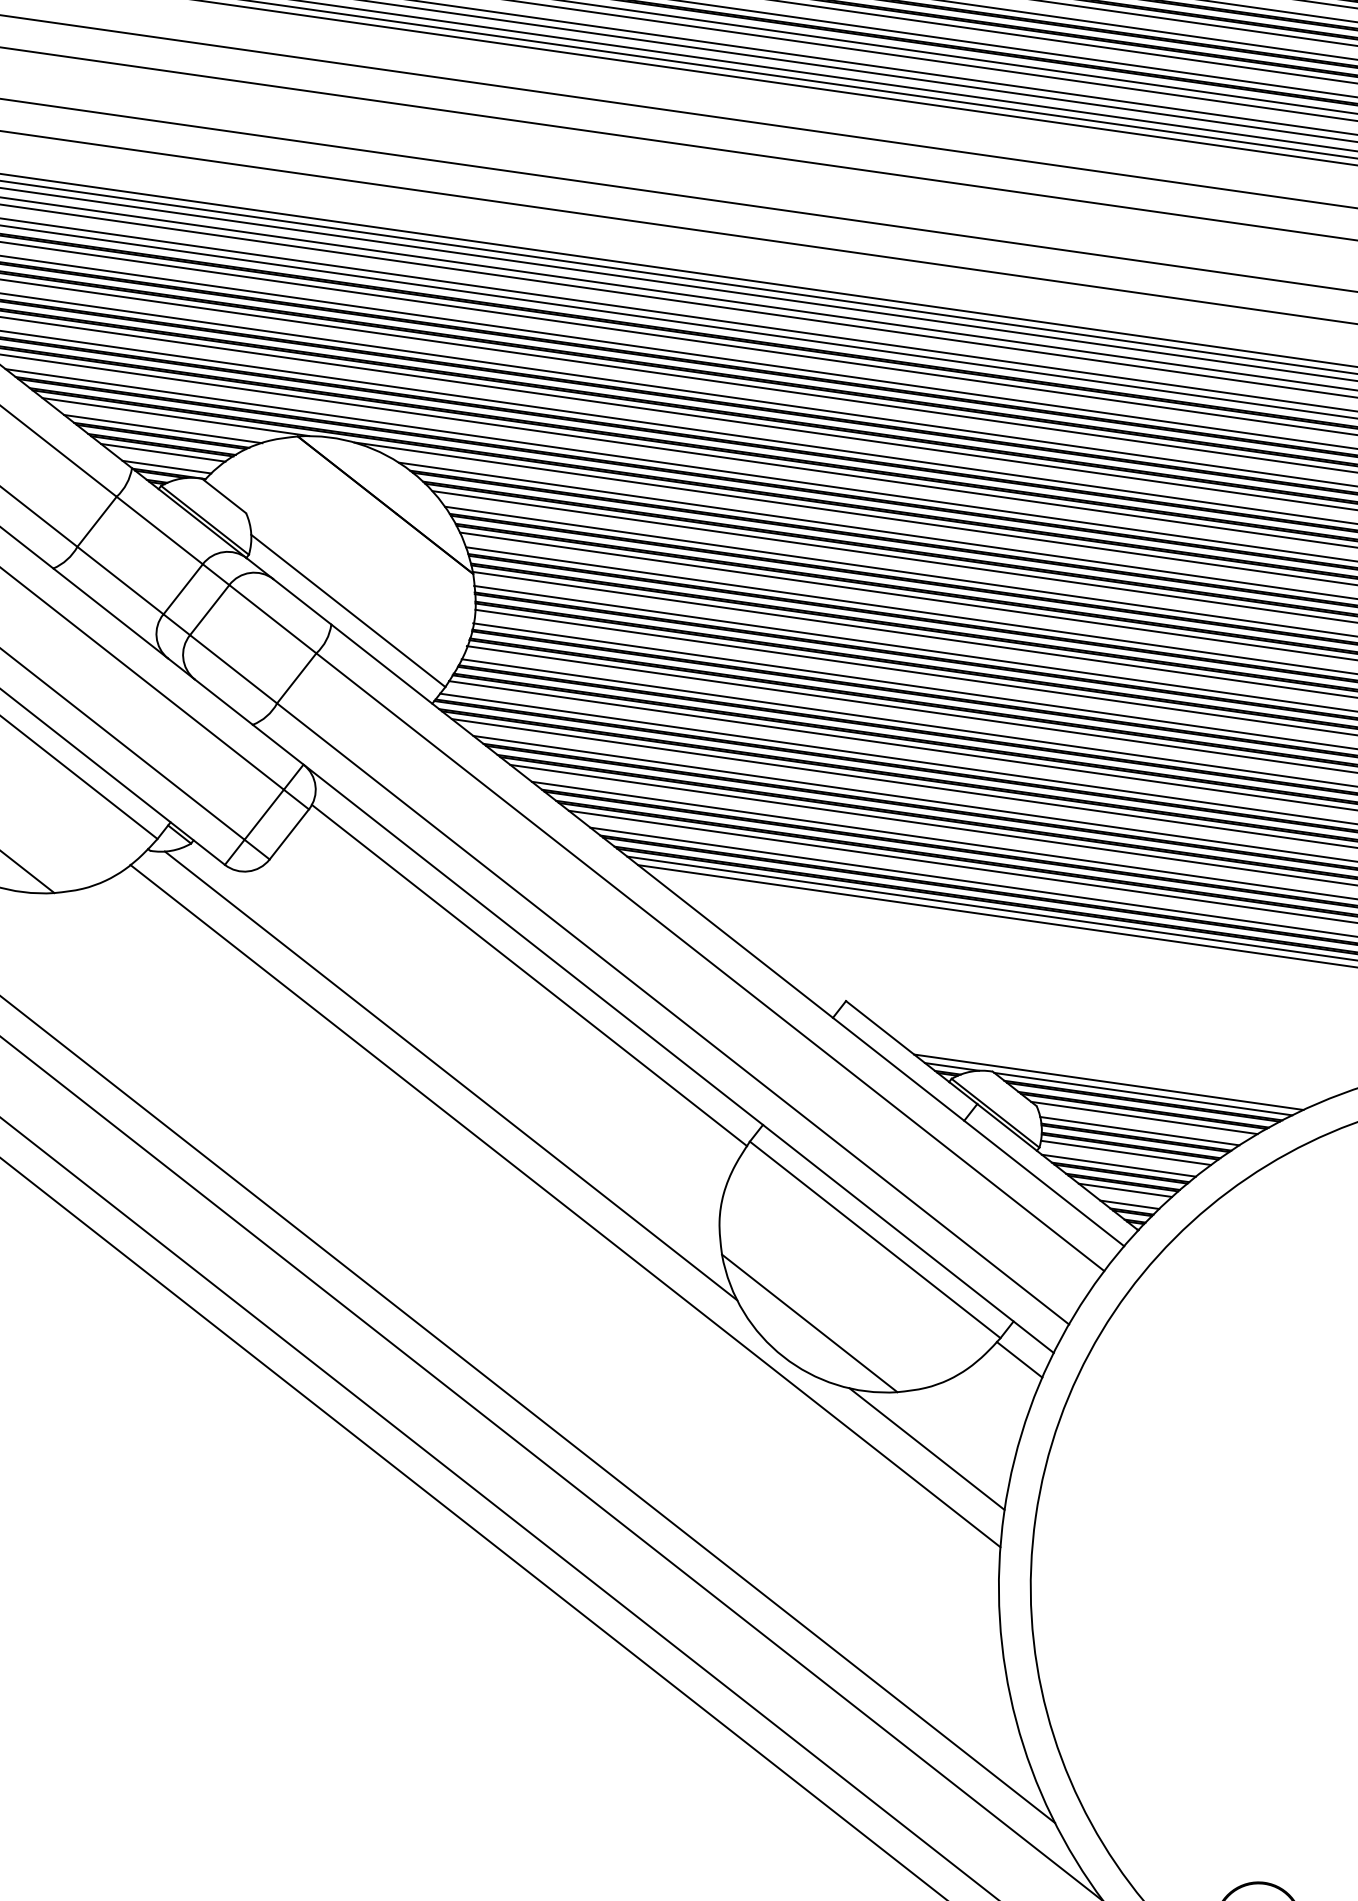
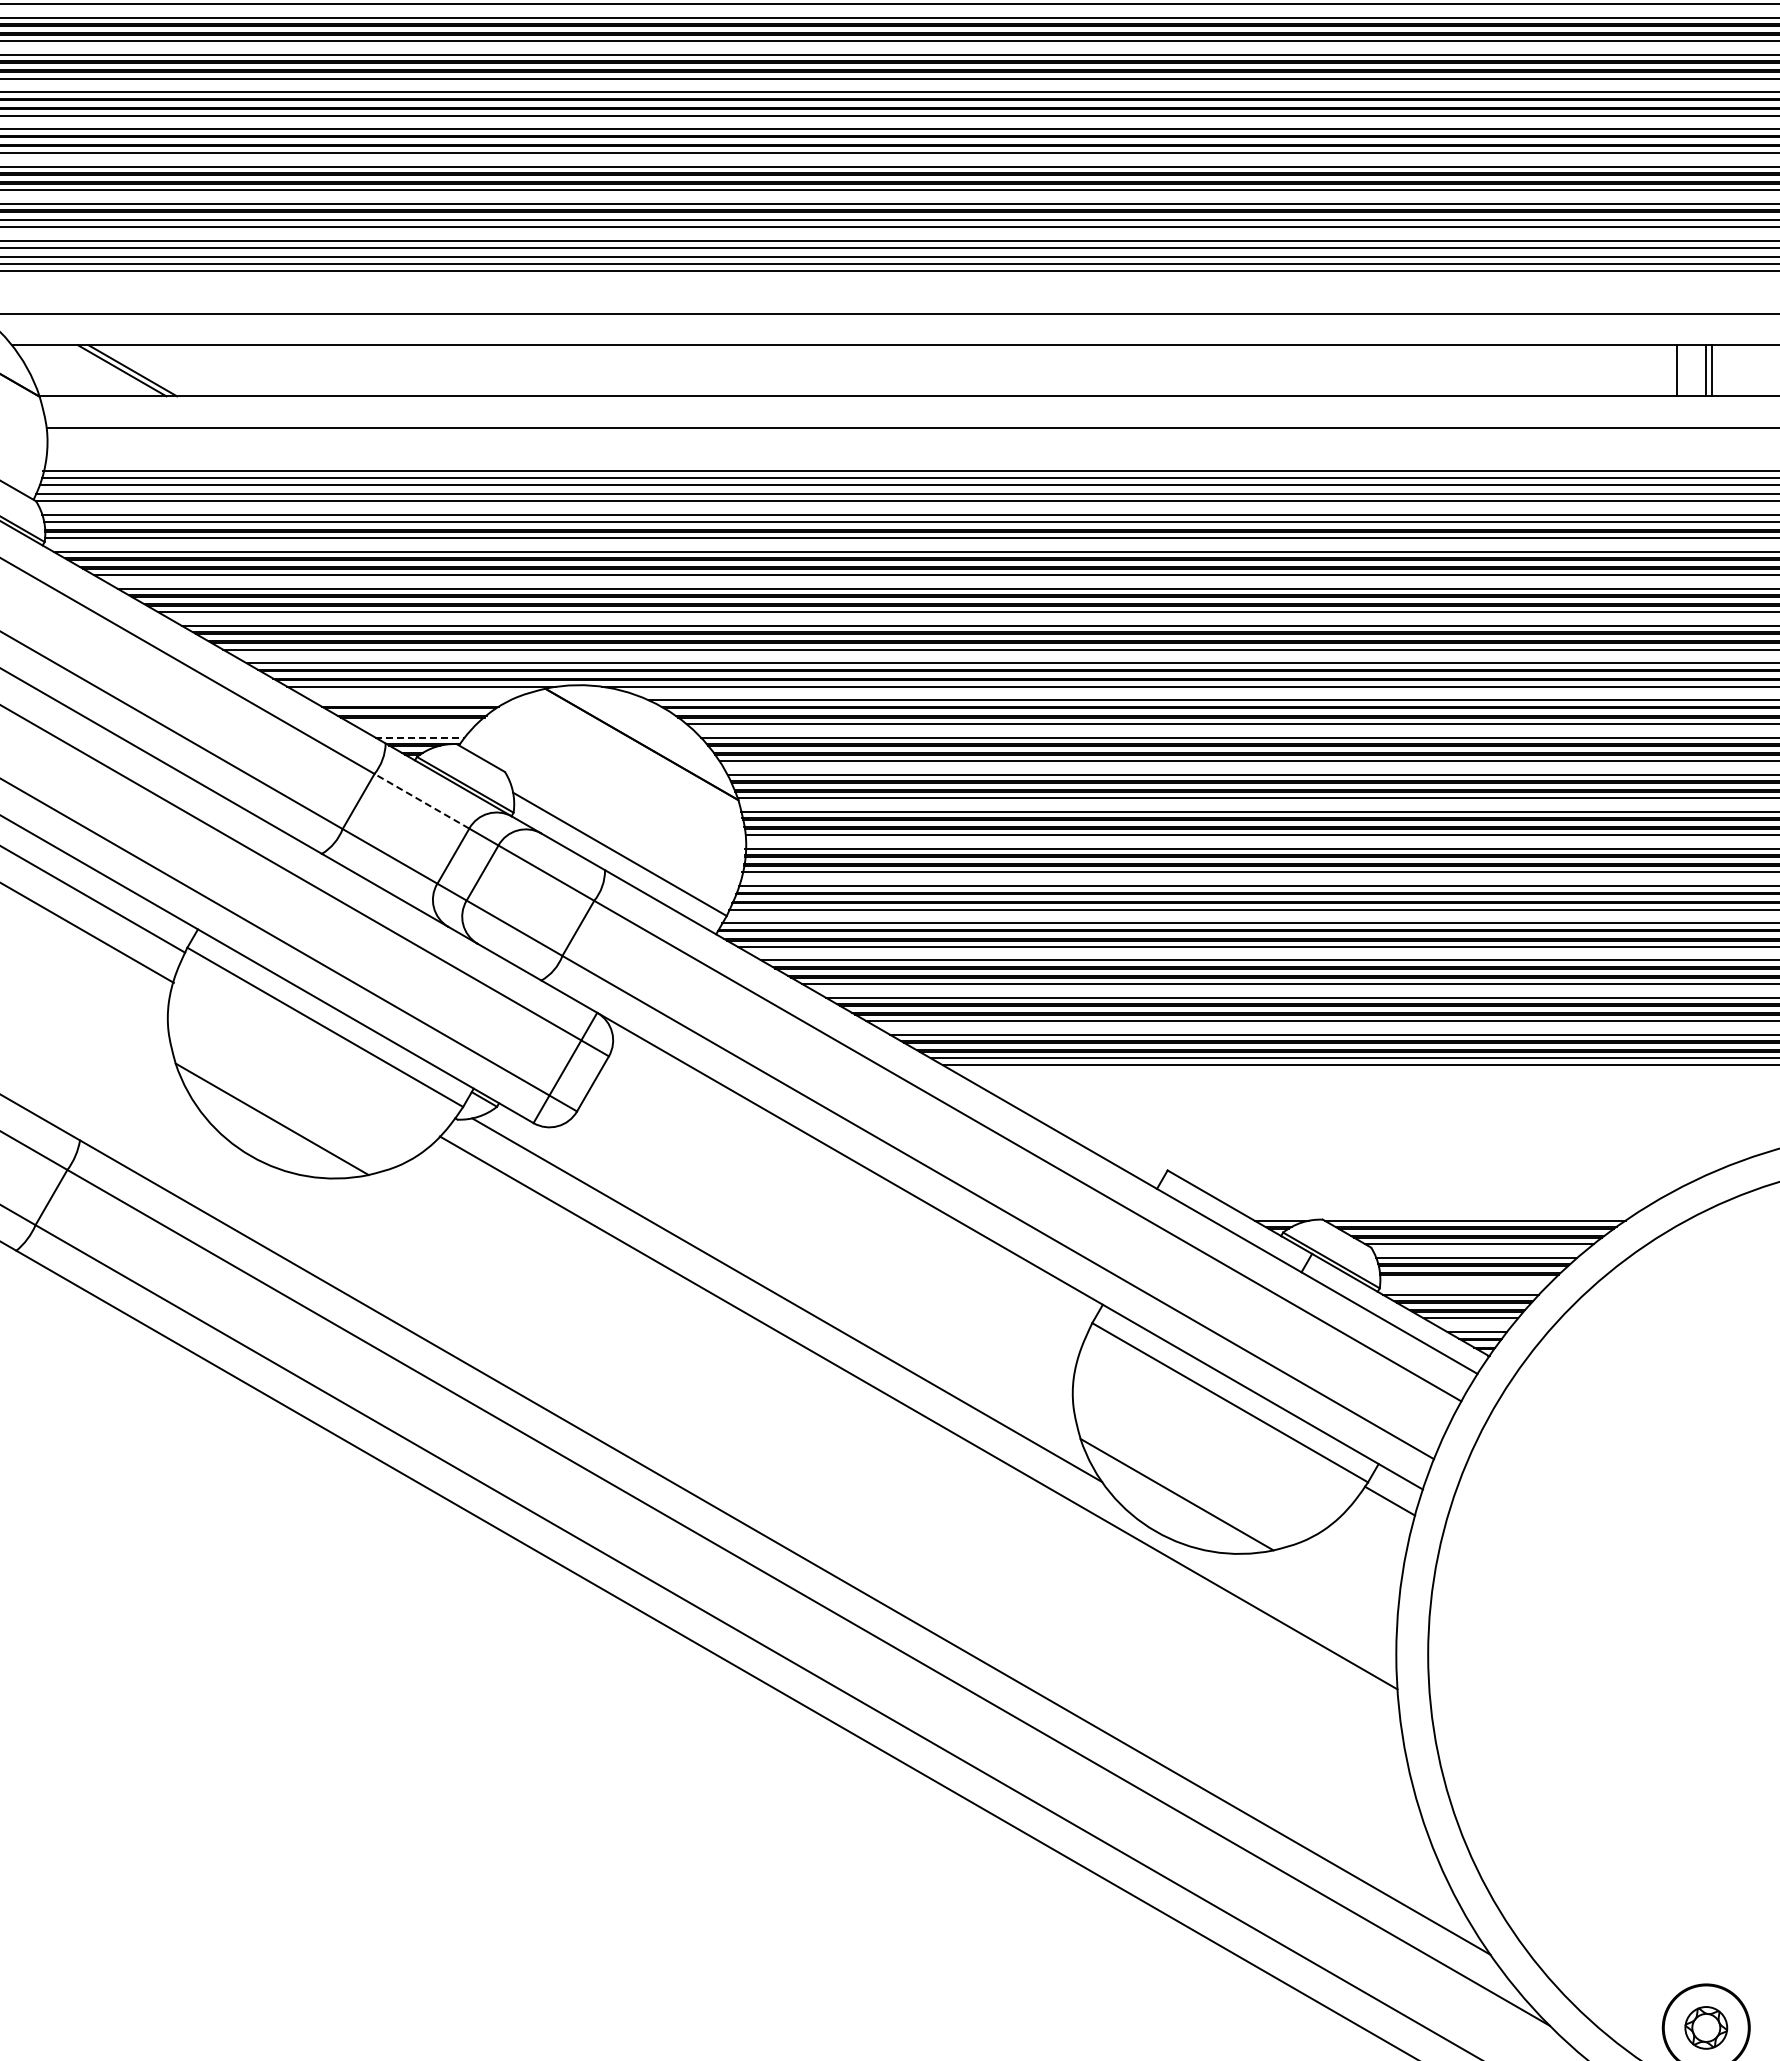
line: (162, 429) -> (410, 700), removed
line: (163, 452) -> (414, 723), removed
line: (167, 467) -> (420, 737), solid -> dashed
line: (159, 530) -> (421, 801), solid -> dashed
line: (529, 975) -> (850, 1189), removed
line: (1108, 1081) -> (1438, 1213), removed
line: (1126, 1153) -> (1466, 1281), removed
line: (926, 1448) -> (1310, 1602), removed

